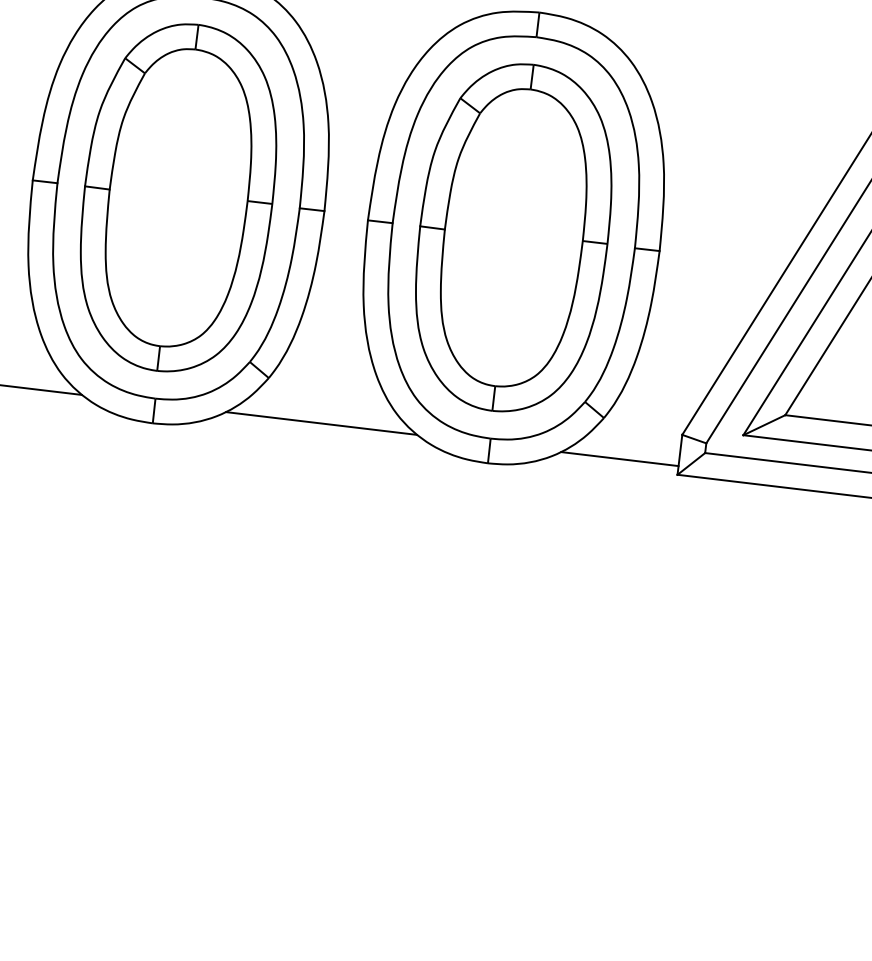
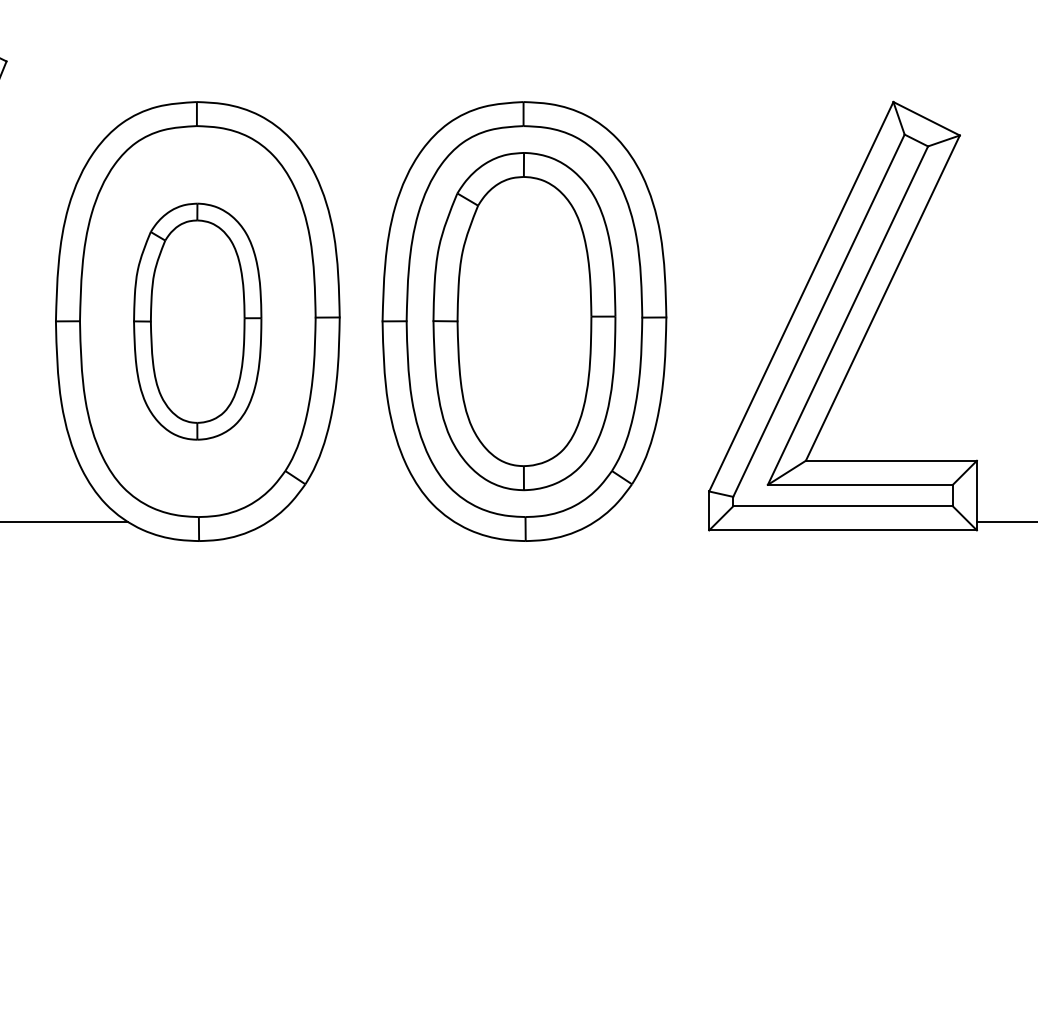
part: (178, 197) -> (197, 321), size x0.7
line: (321, 423) -> (361, 521), removed
line: (619, 458) -> (651, 521), removed

